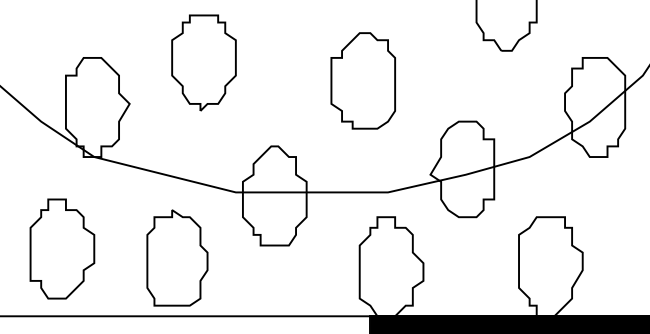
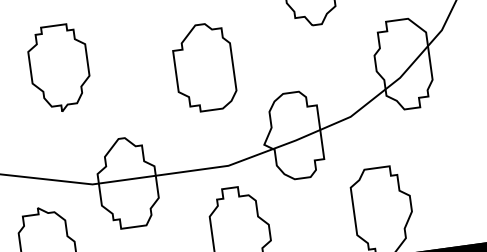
part: (203, 62) -> (58, 68), moved
part: (362, 80) -> (203, 67), moved

